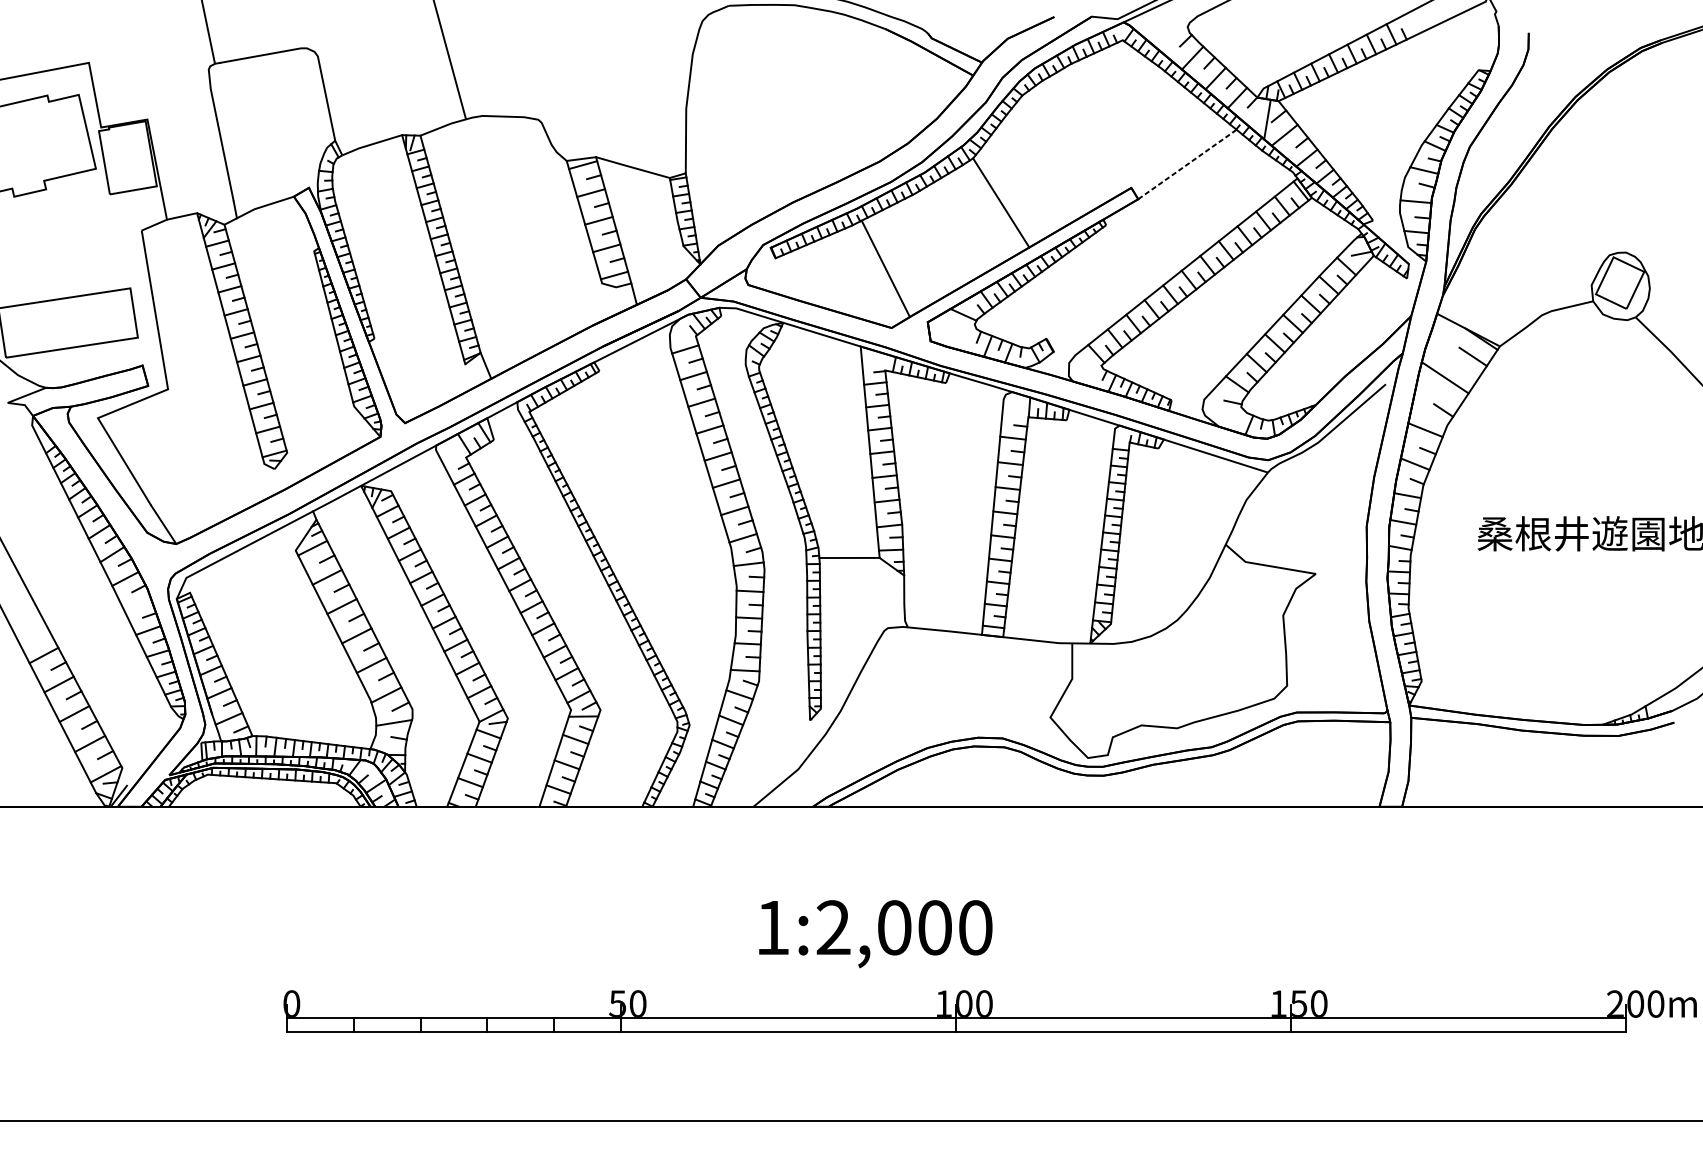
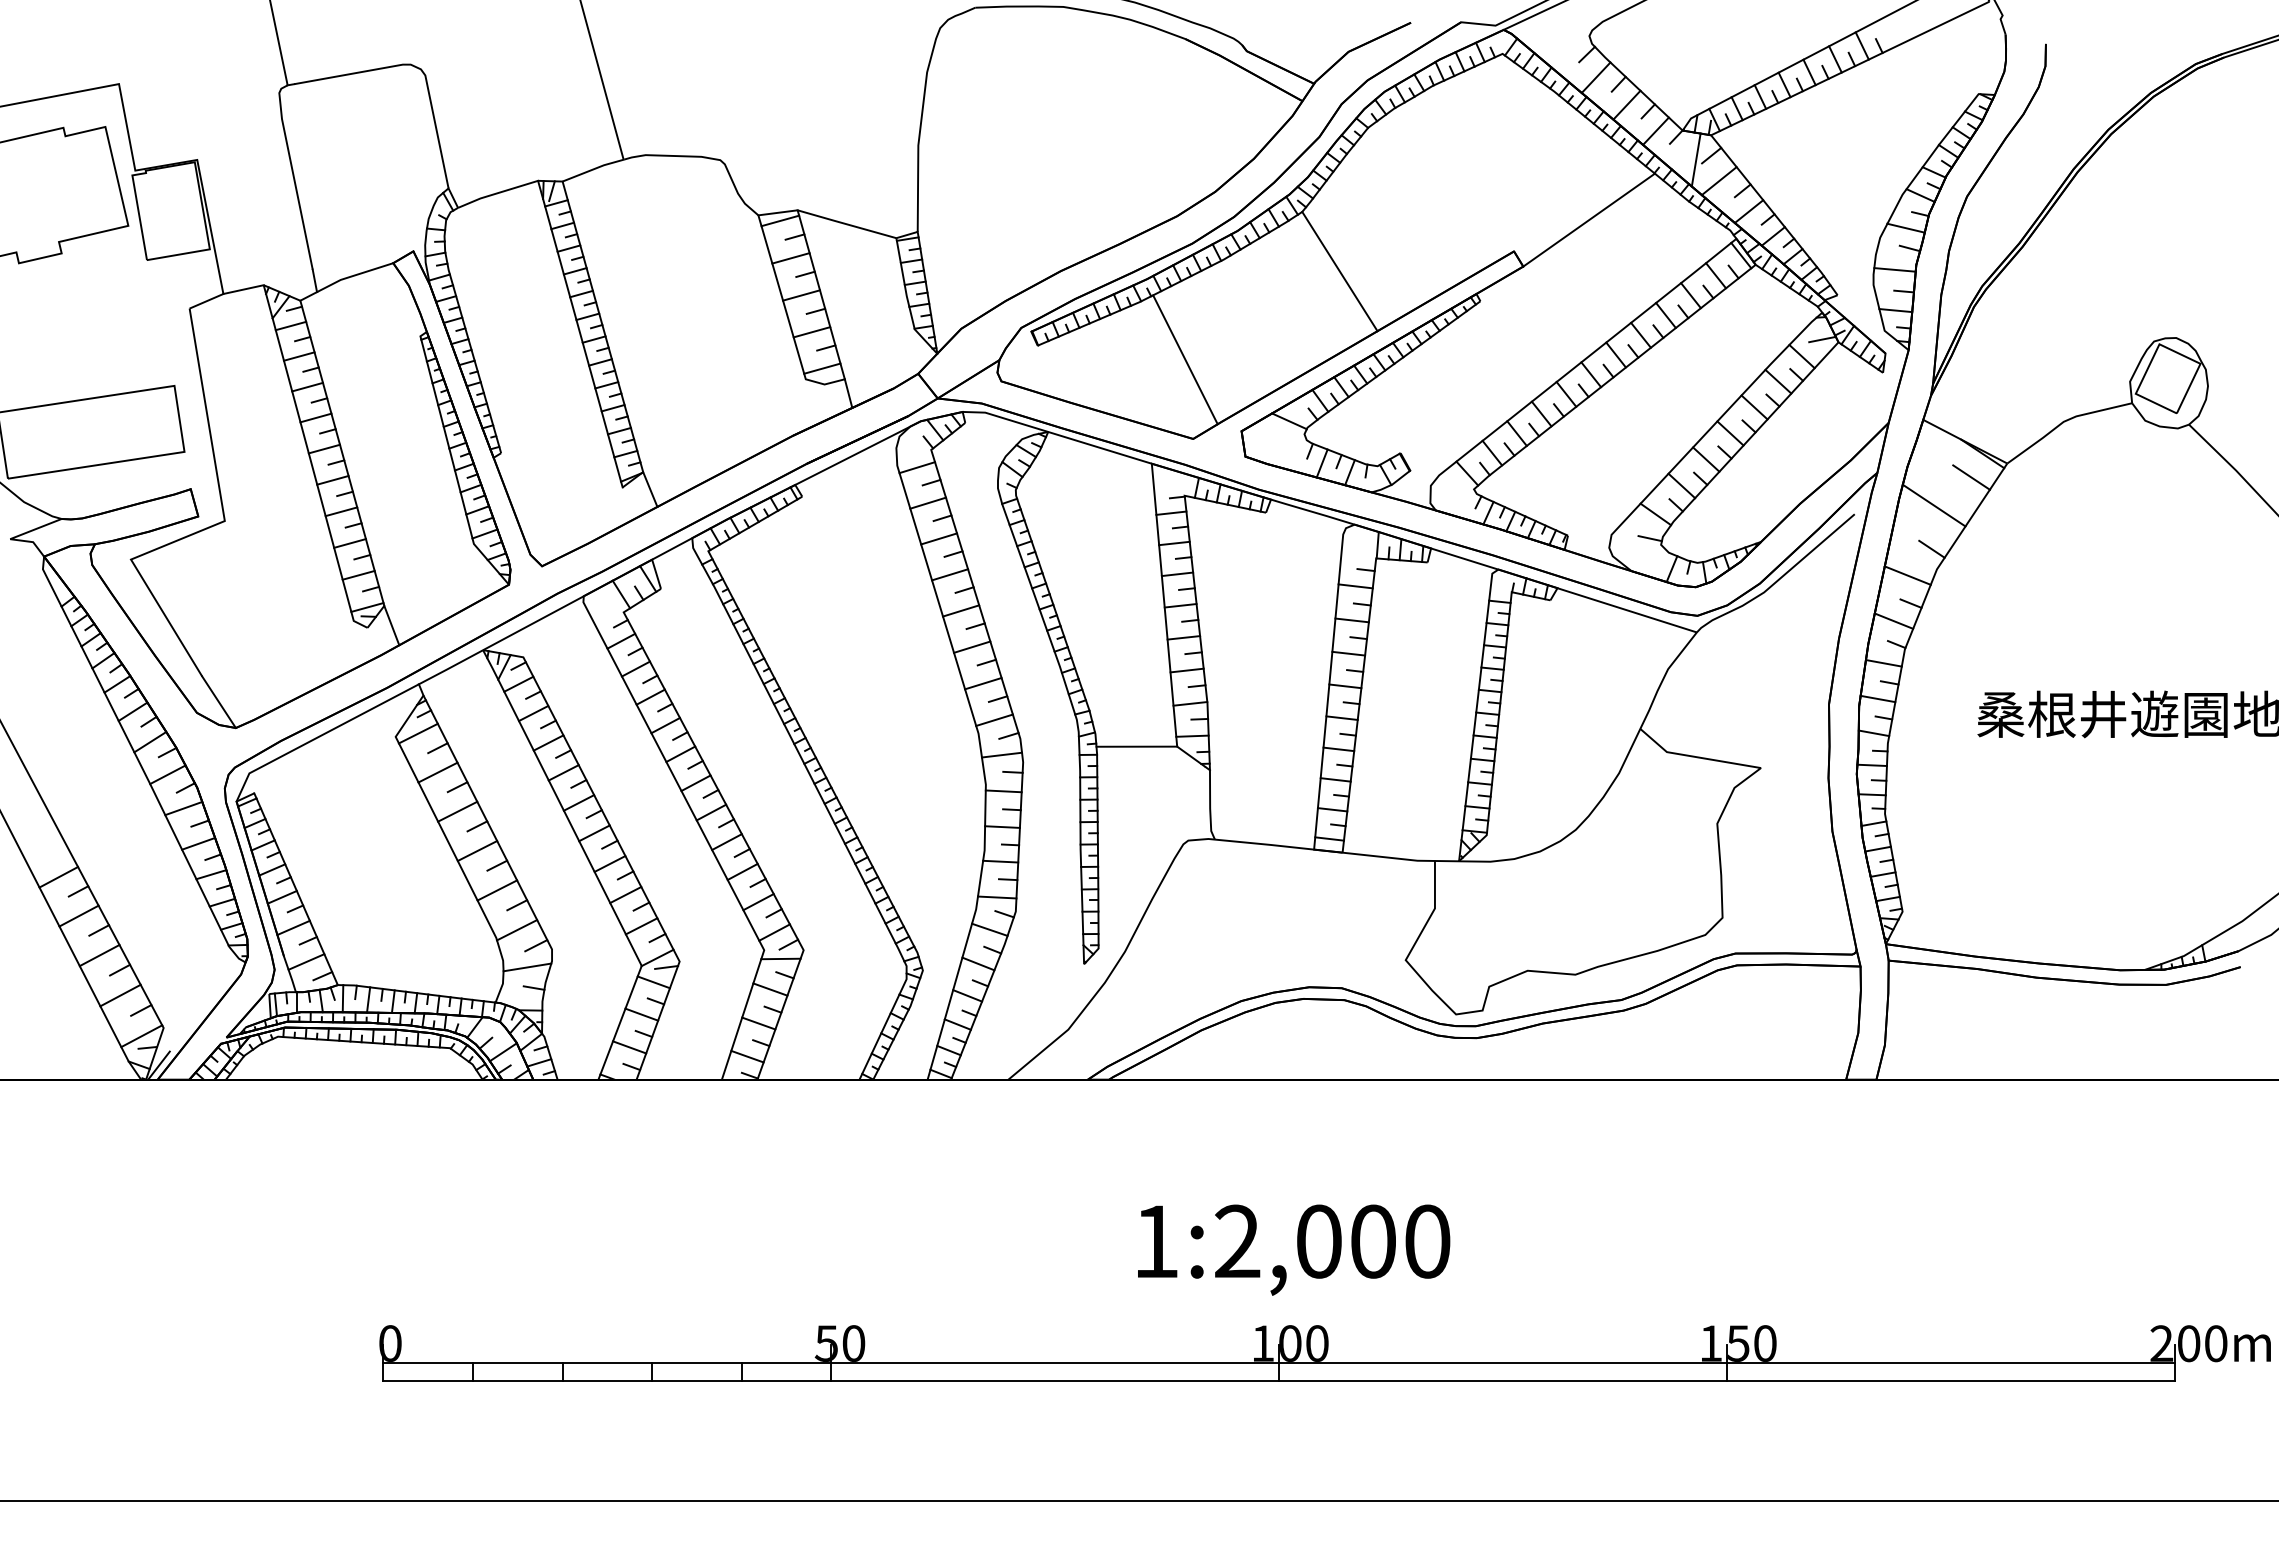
line: (1187, 164) -> (1589, 220), dashed -> solid
line: (292, 467) -> (391, 625), added
line: (137, 604) -> (183, 808), added
text: (876, 933) -> (1294, 1249), moved

